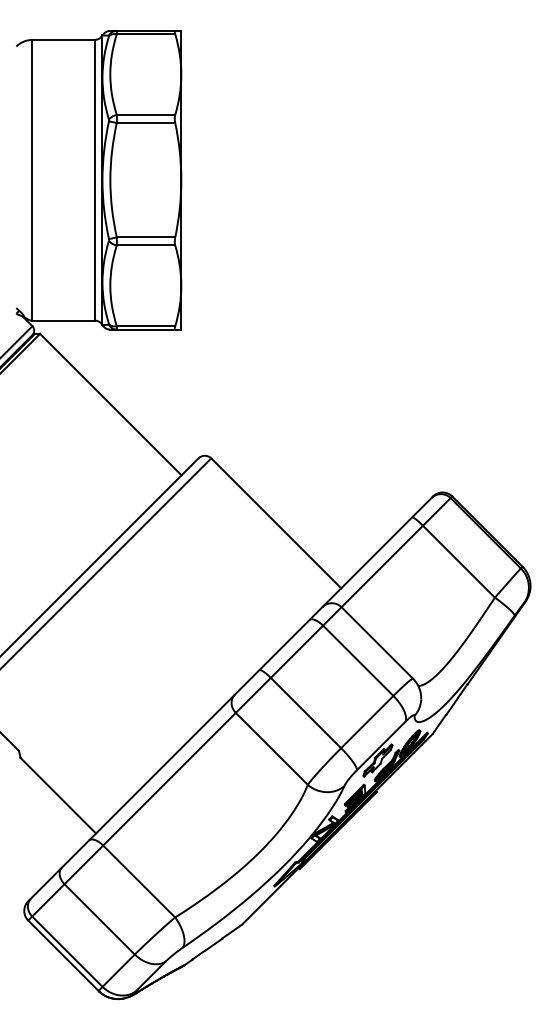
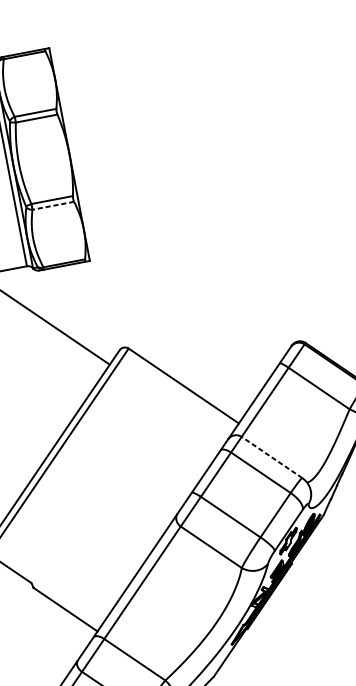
line: (145, 245) -> (52, 205), solid -> dashed
line: (377, 642) -> (272, 457), solid -> dashed

